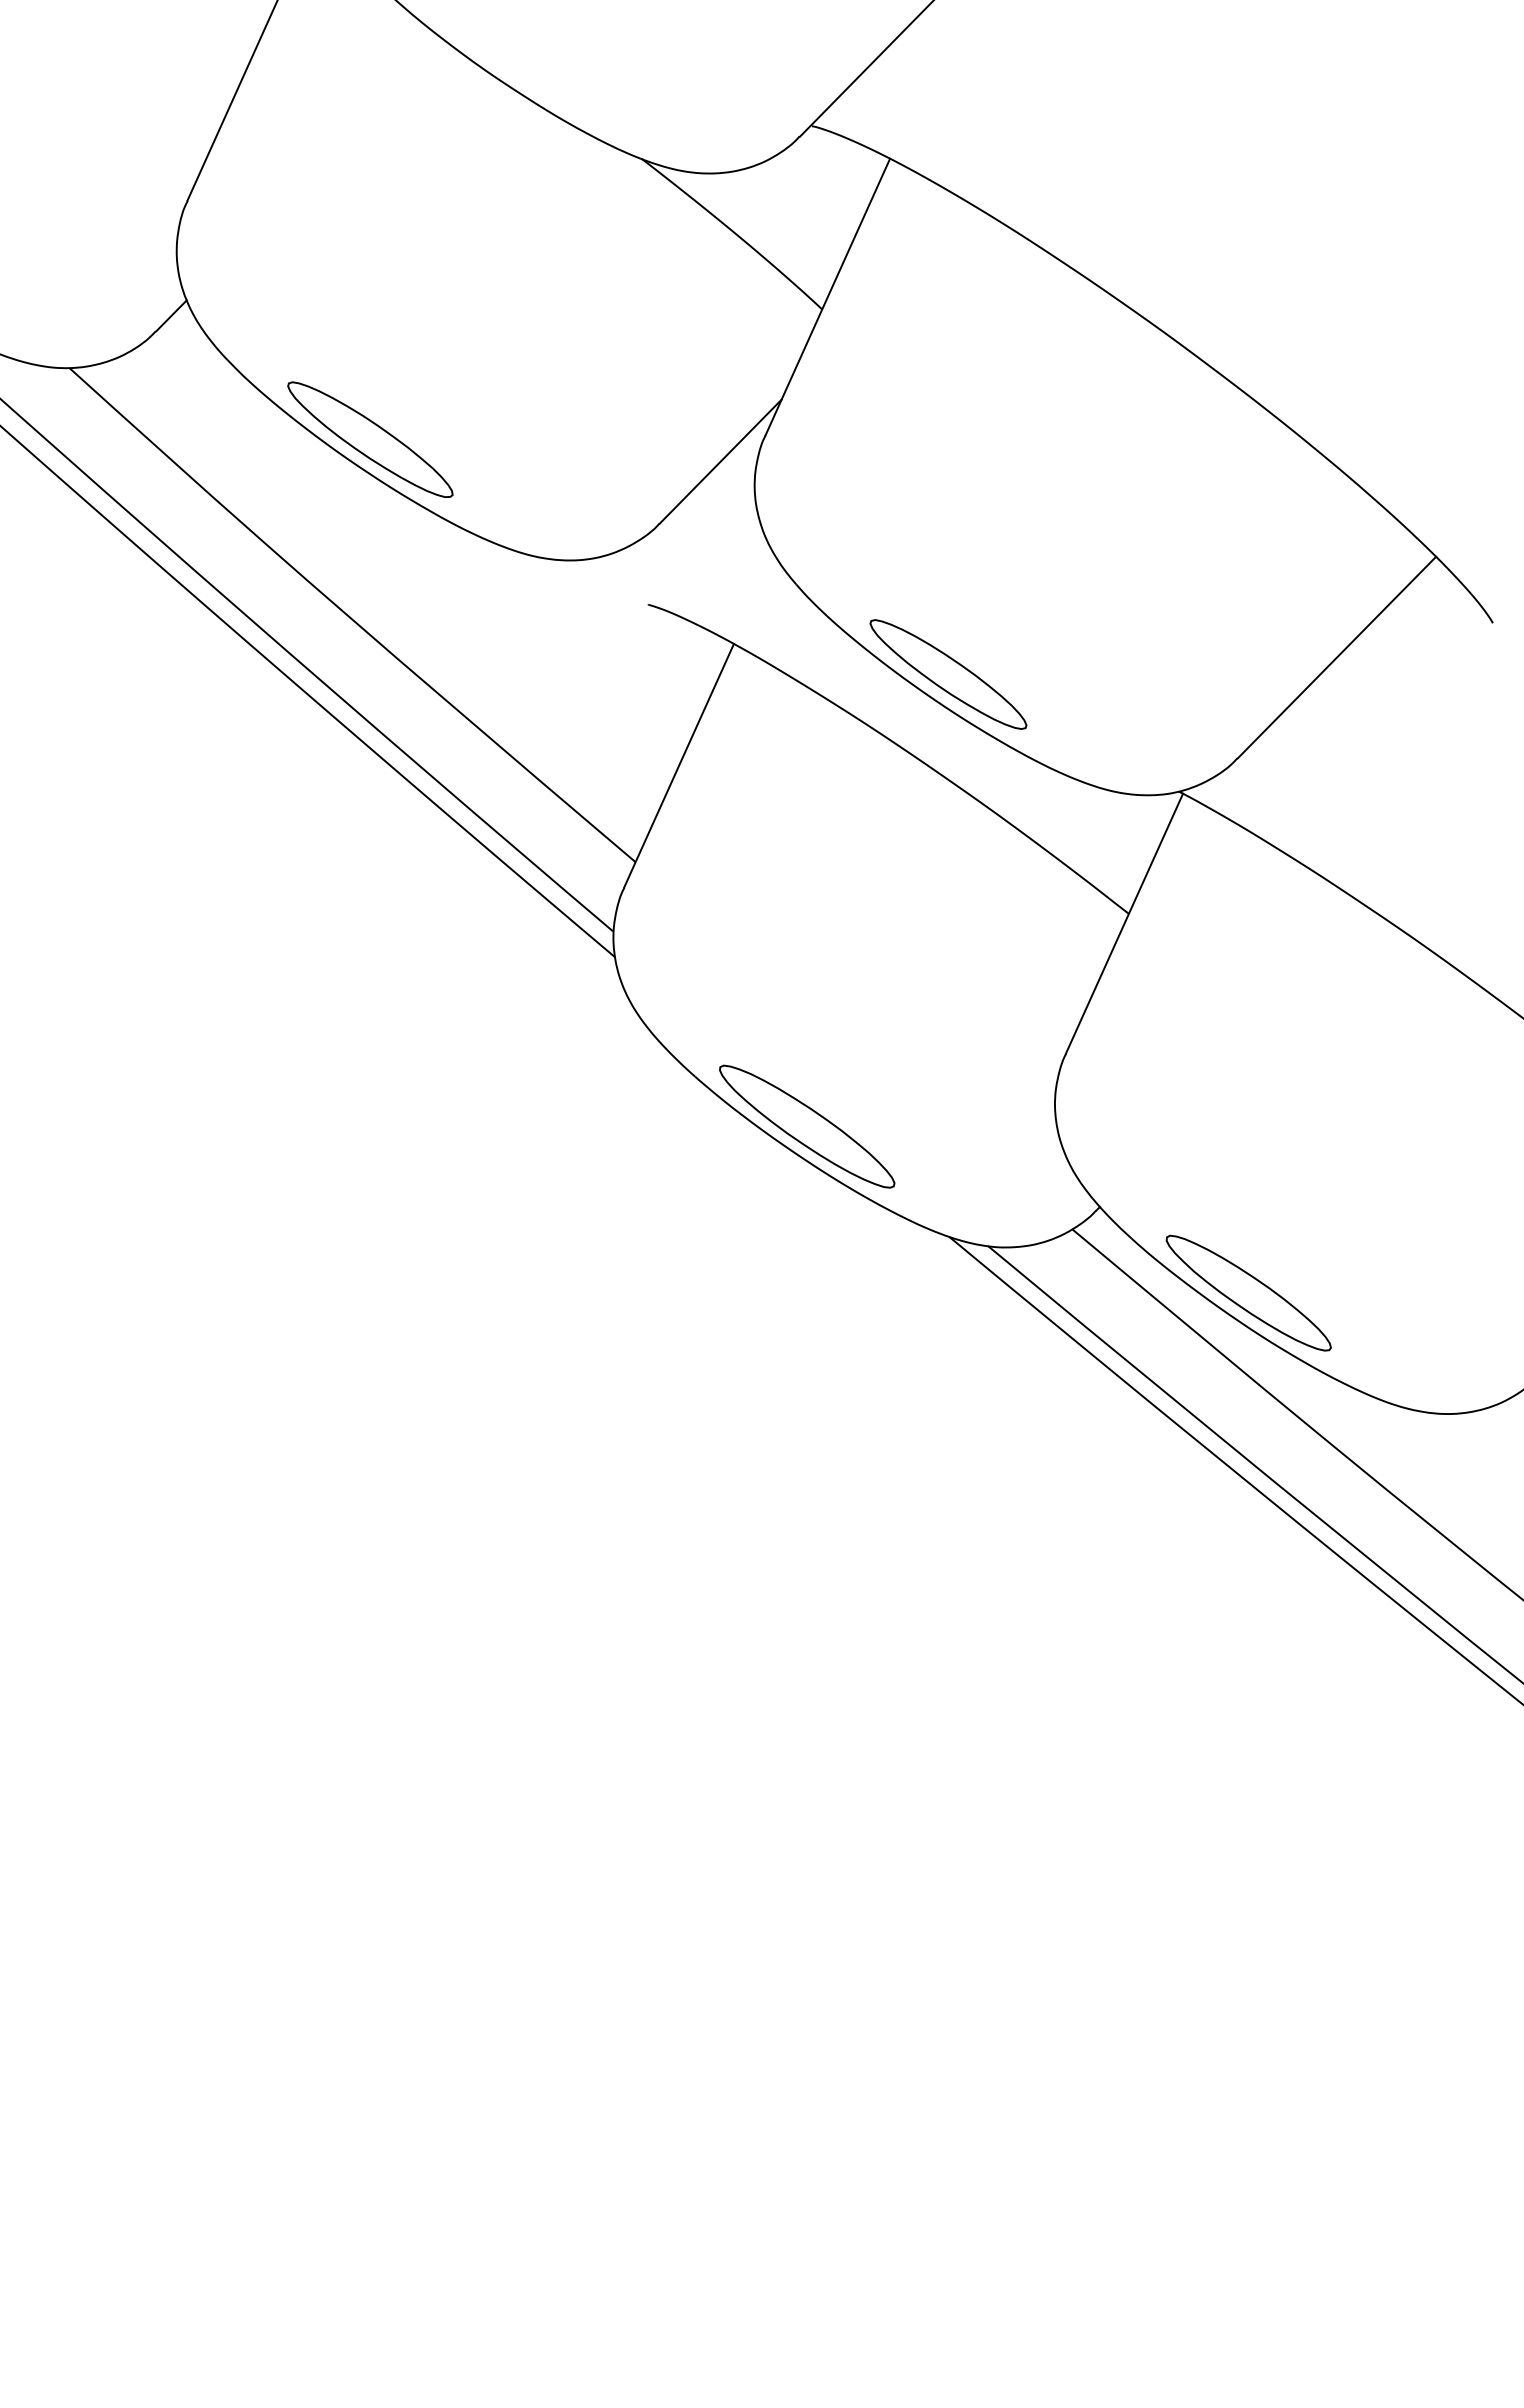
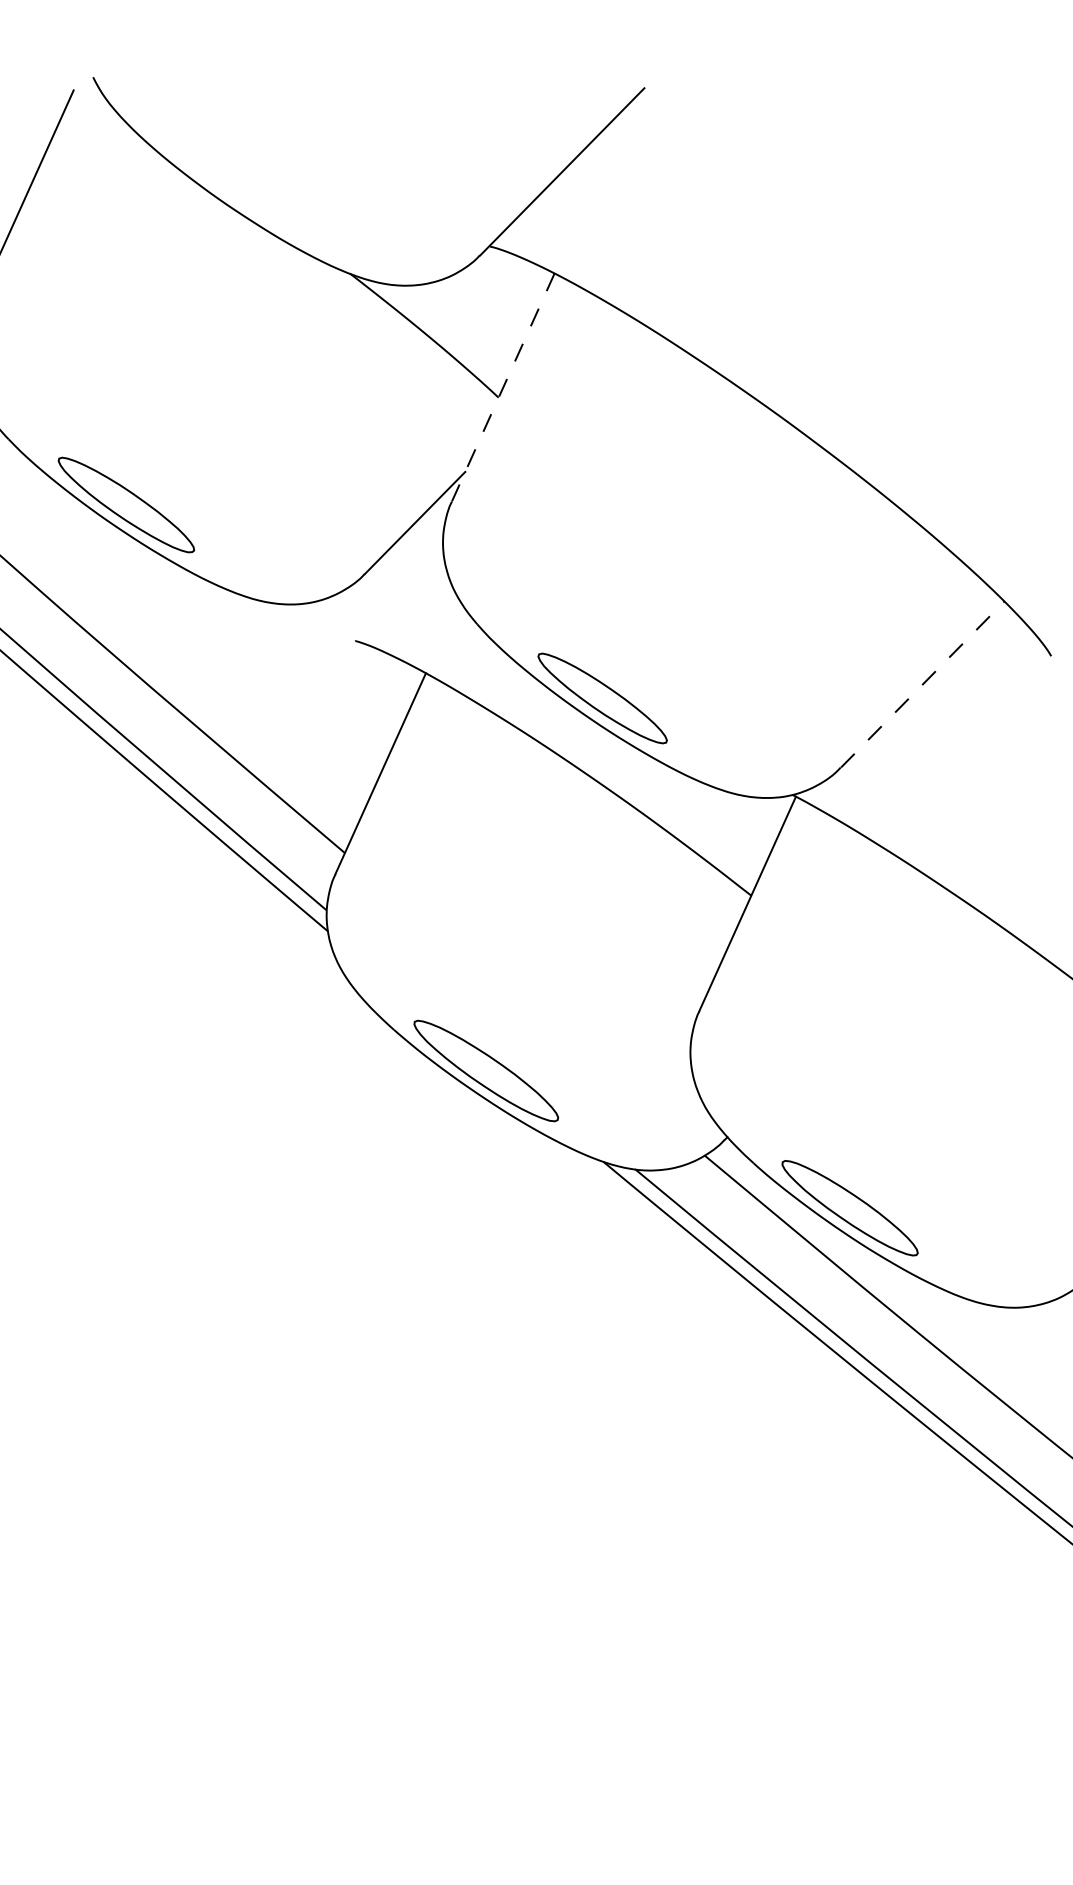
line: (827, 297) -> (503, 387), solid -> dashed
line: (1337, 657) -> (923, 684), solid -> dashed

